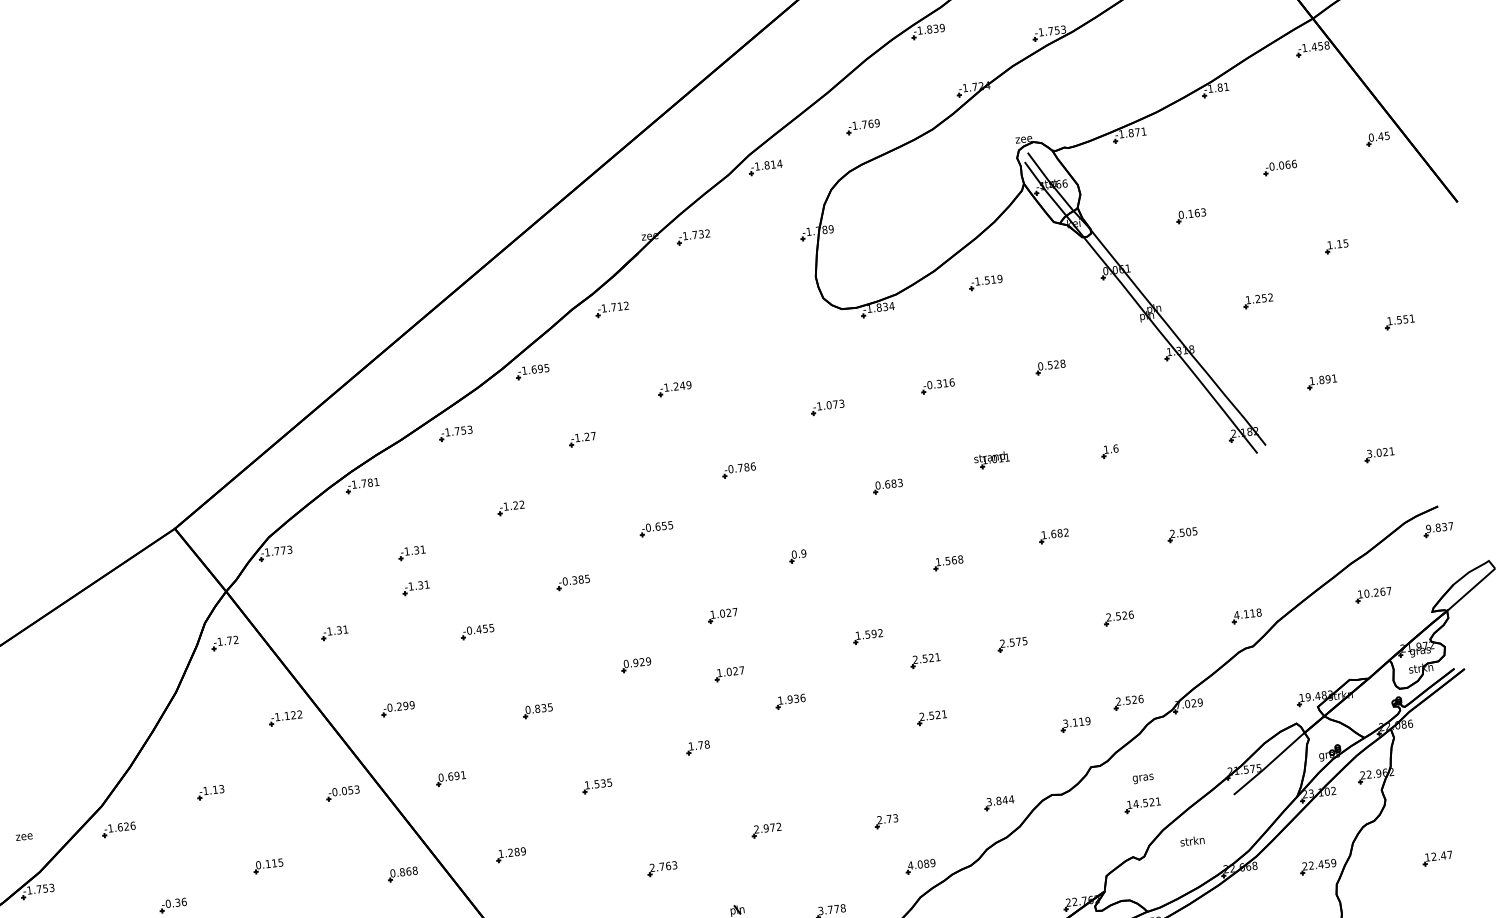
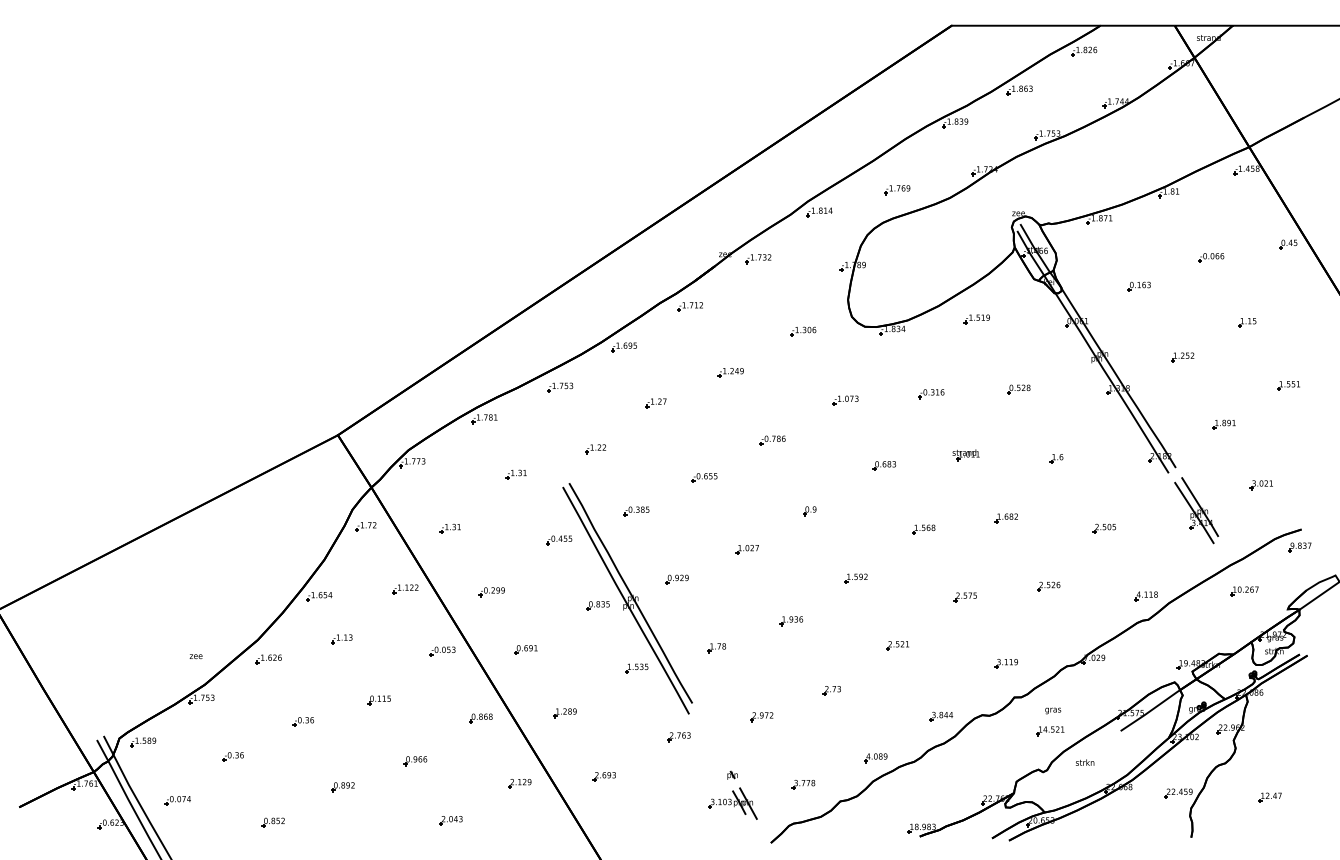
part: (762, 324) -> (803, 331), added
part: (1299, 497) -> (1196, 510), added
part: (414, 588) -> (515, 501), removed
part: (925, 660) -> (897, 601), removed
part: (728, 673) -> (746, 594), removed
part: (574, 696) -> (627, 598), added
part: (1128, 702) -> (1048, 651), removed
part: (175, 740) -> (319, 596), added
part: (885, 821) -> (831, 690), moved

